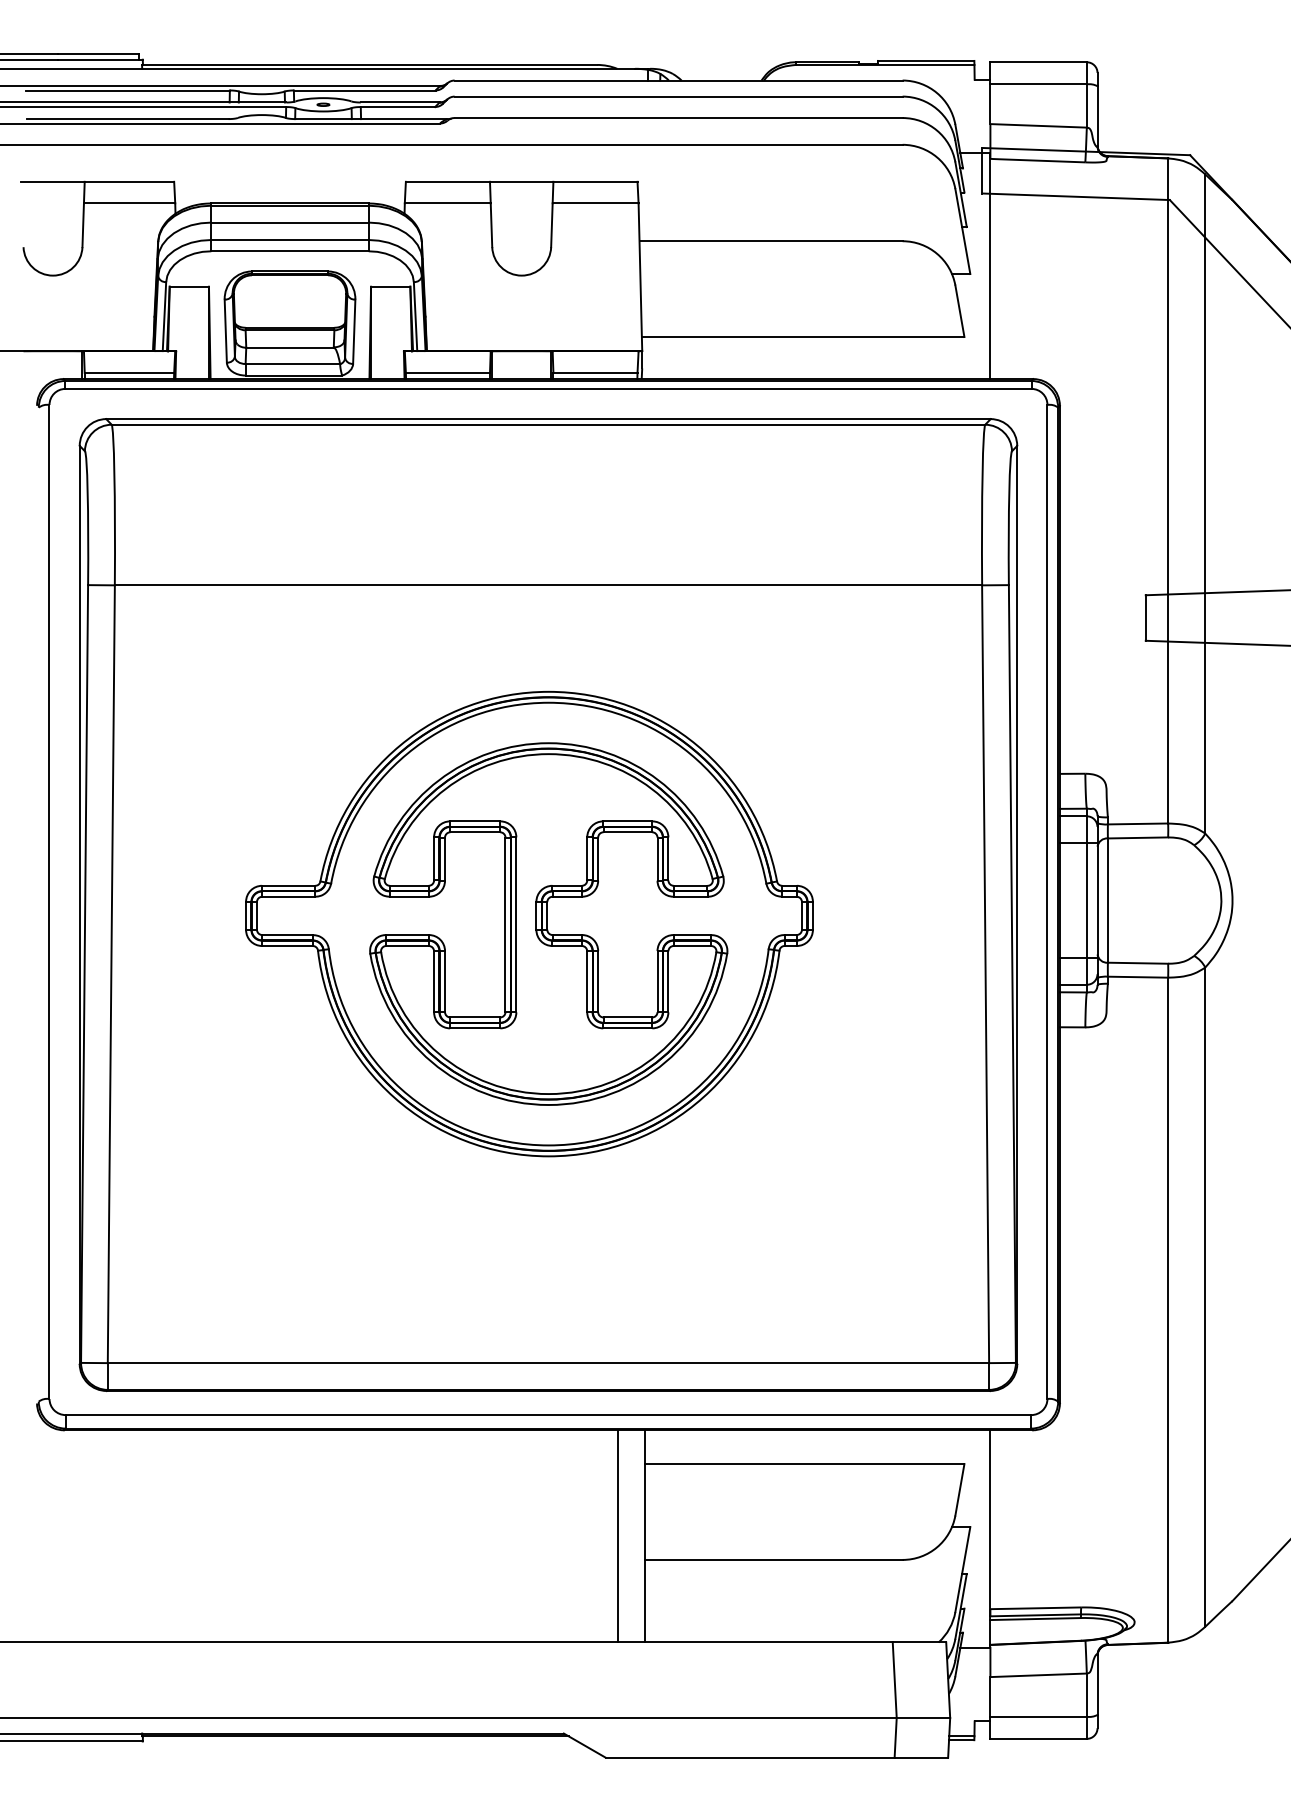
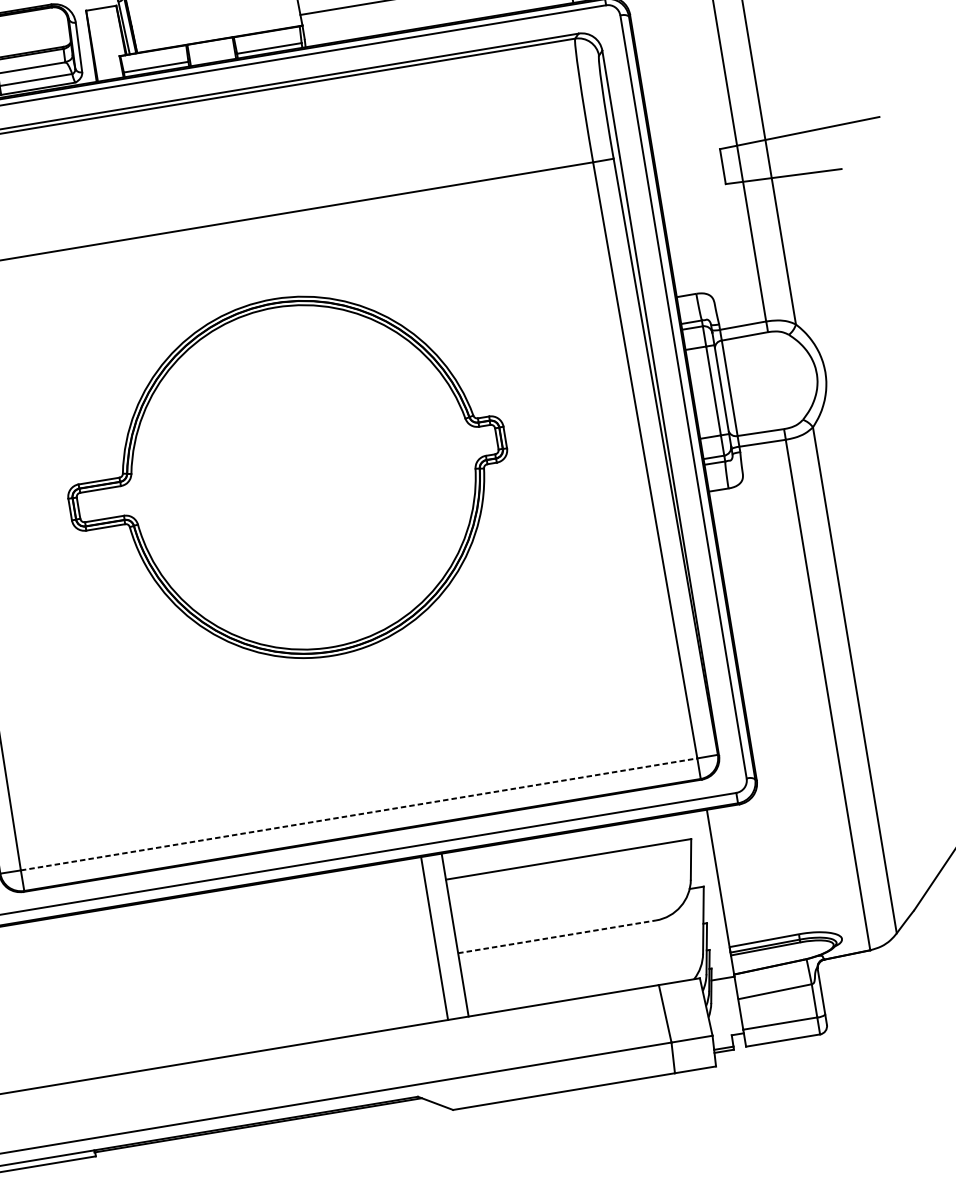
part: (548, 923) -> (303, 476), removed
line: (548, 1363) -> (359, 814), solid -> dashed
line: (773, 1559) -> (556, 936), solid -> dashed

